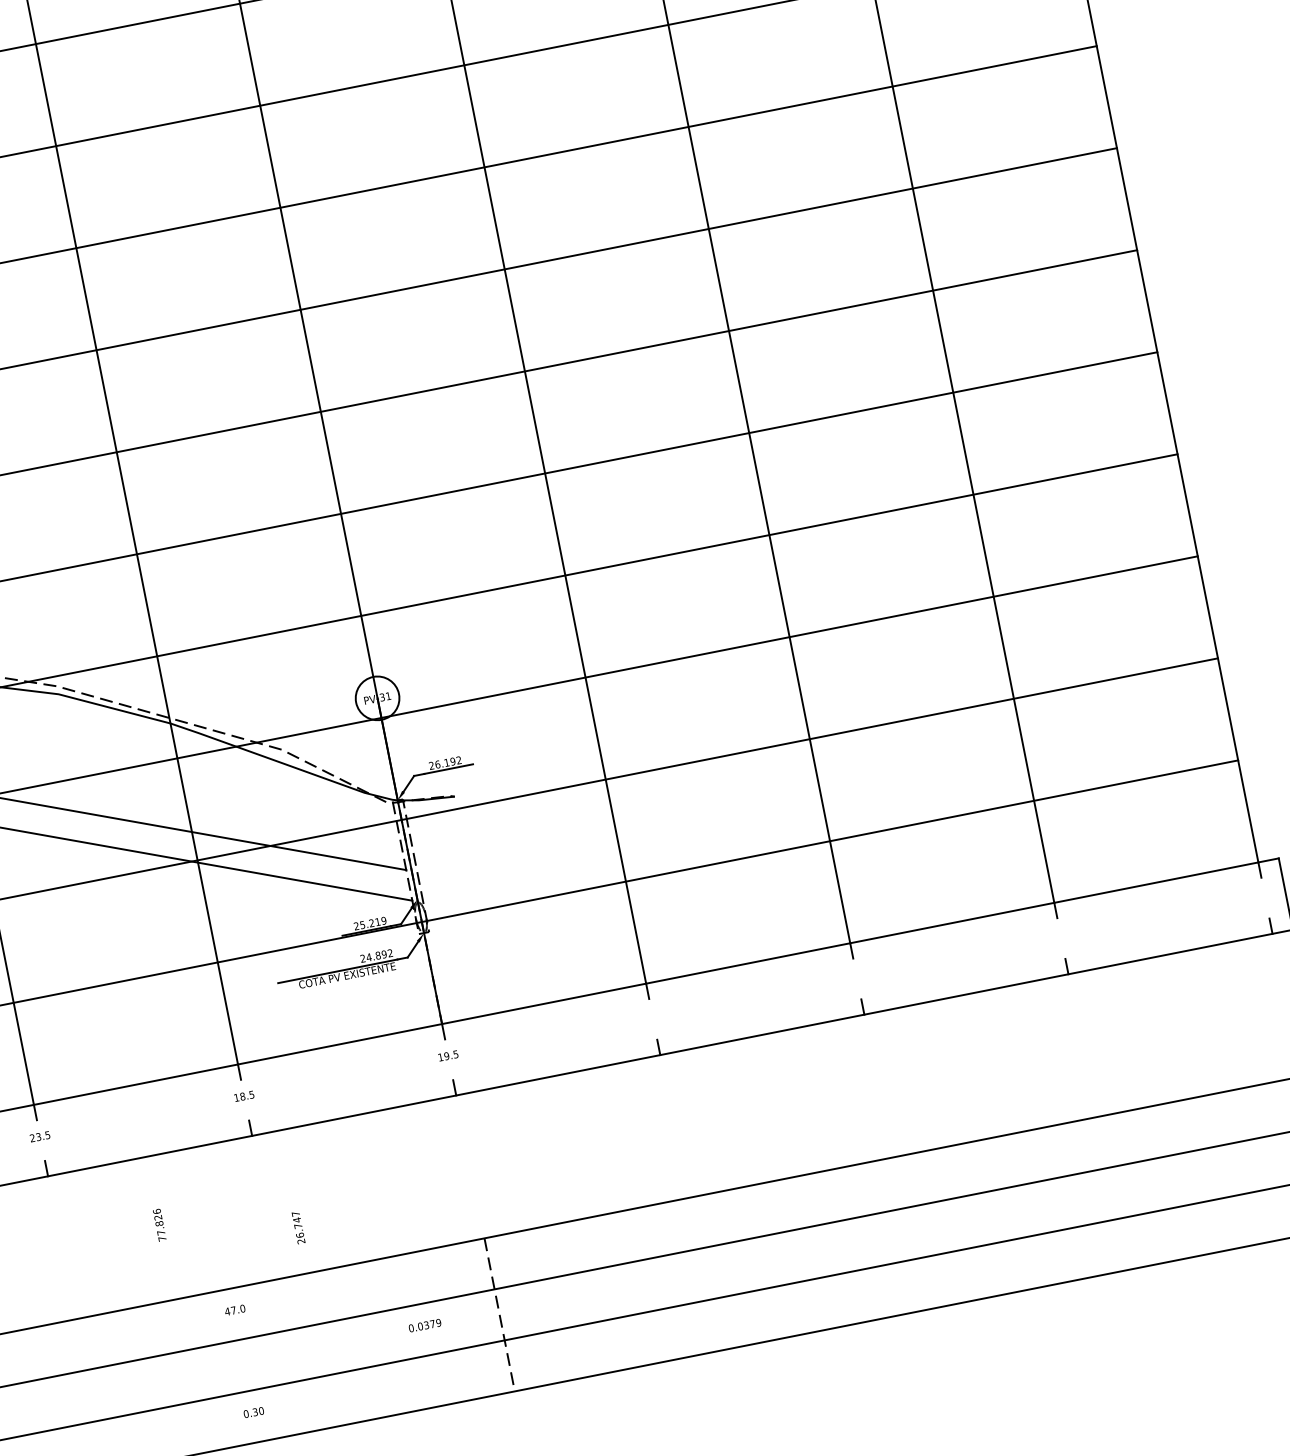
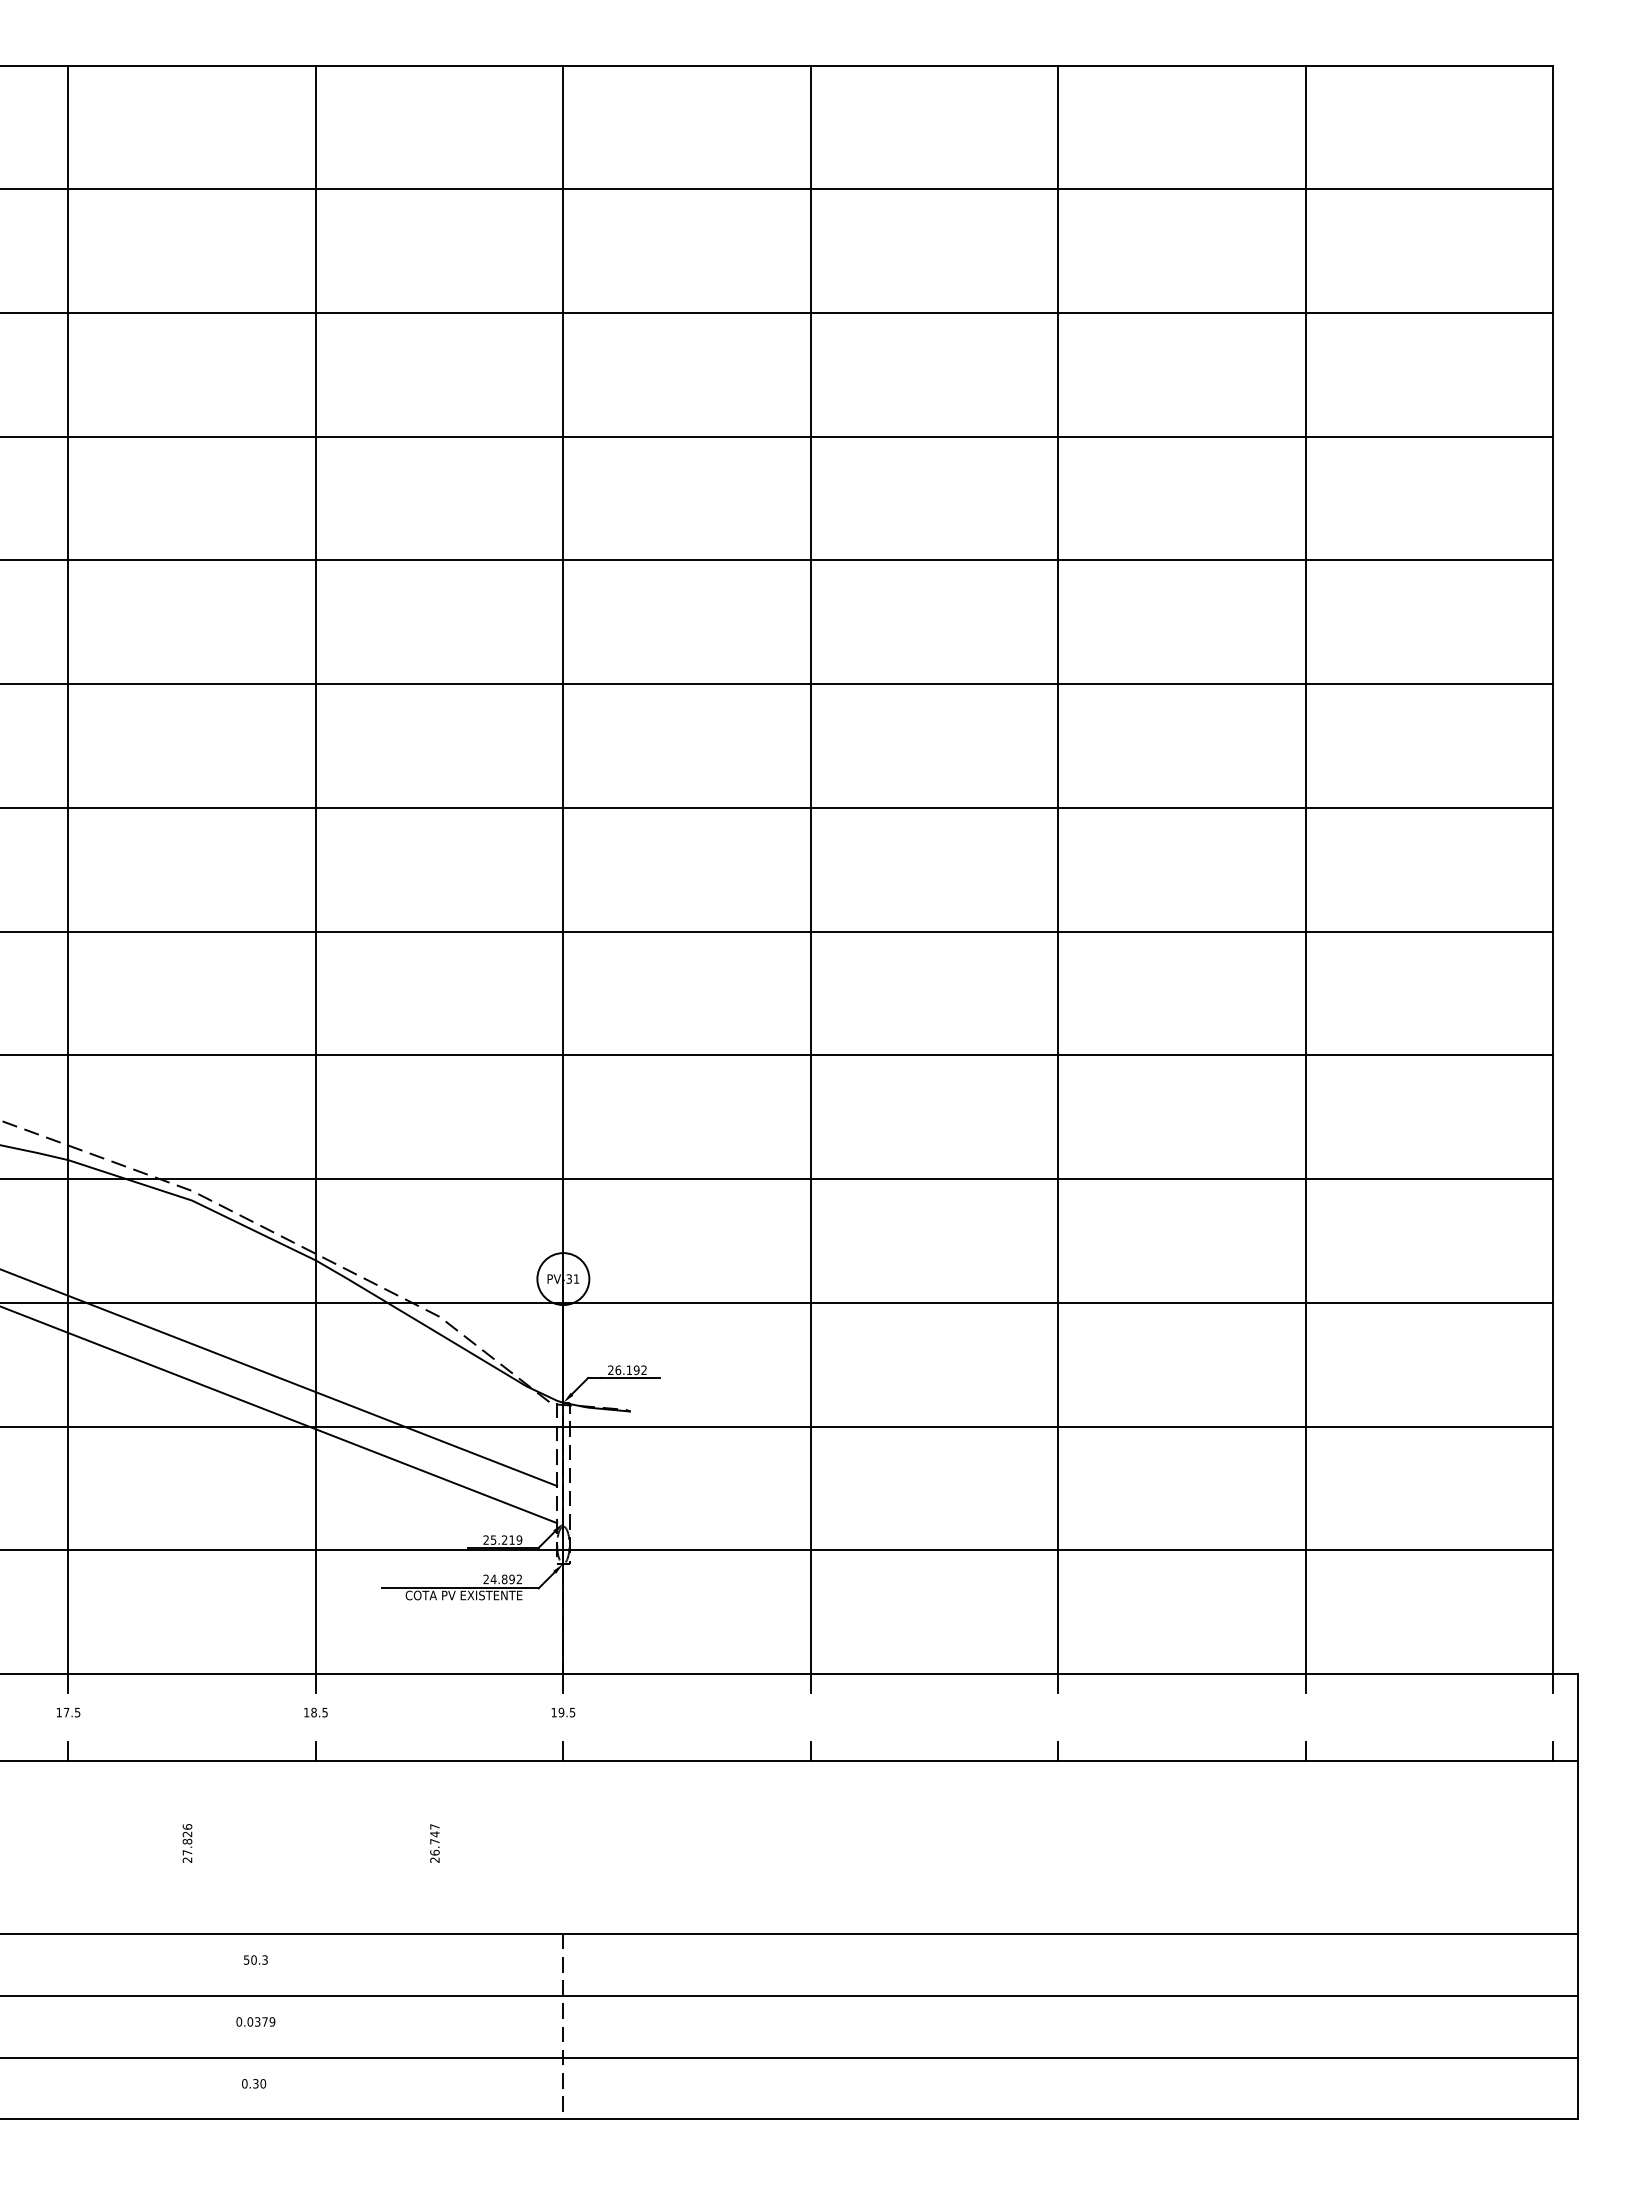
text: (35, 1137) -> (62, 1712), 23.5 -> 17.5
text: (298, 1227) -> (434, 1843), moved
text: (162, 1238) -> (187, 1859), 77.826 -> 27.826
text: (234, 1309) -> (255, 1959), 47.0 -> 50.3
text: (424, 1325) -> (255, 2021), moved

